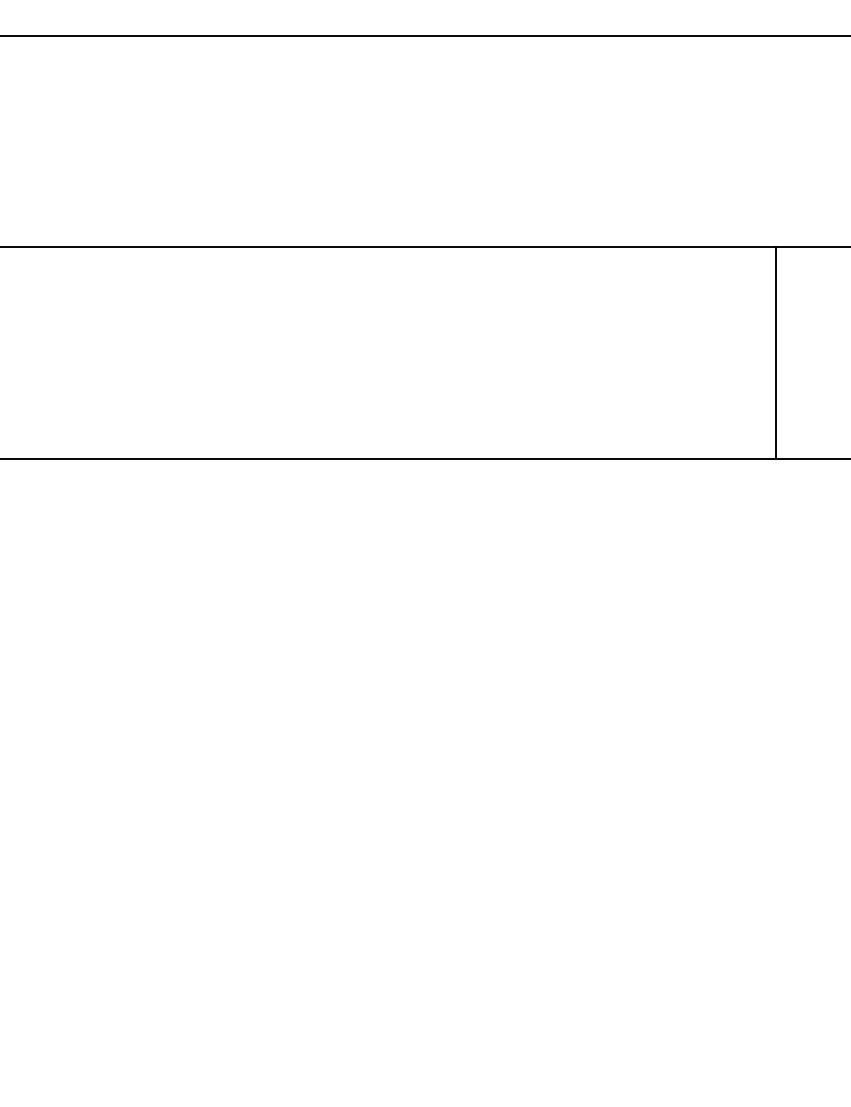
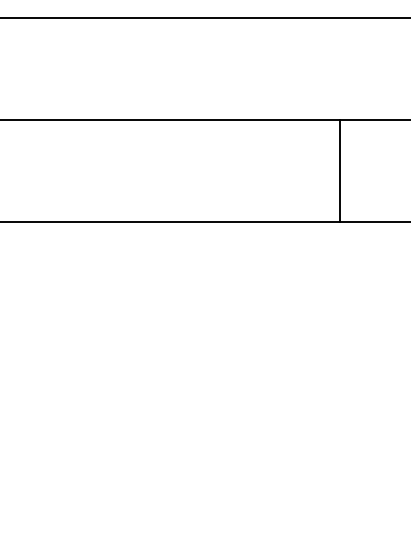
line: (775, 352) -> (339, 170), moved

